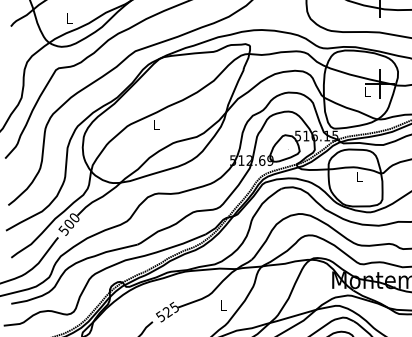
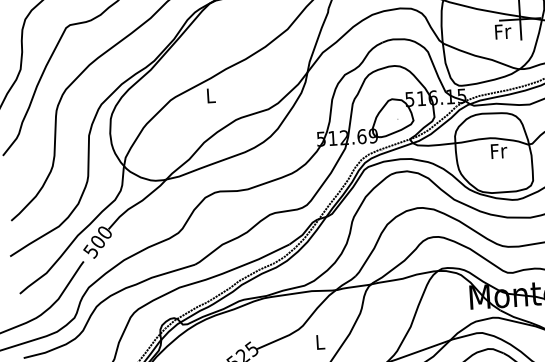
text: (367, 91) -> (503, 31), L -> Fr
text: (359, 176) -> (499, 150), L -> Fr

